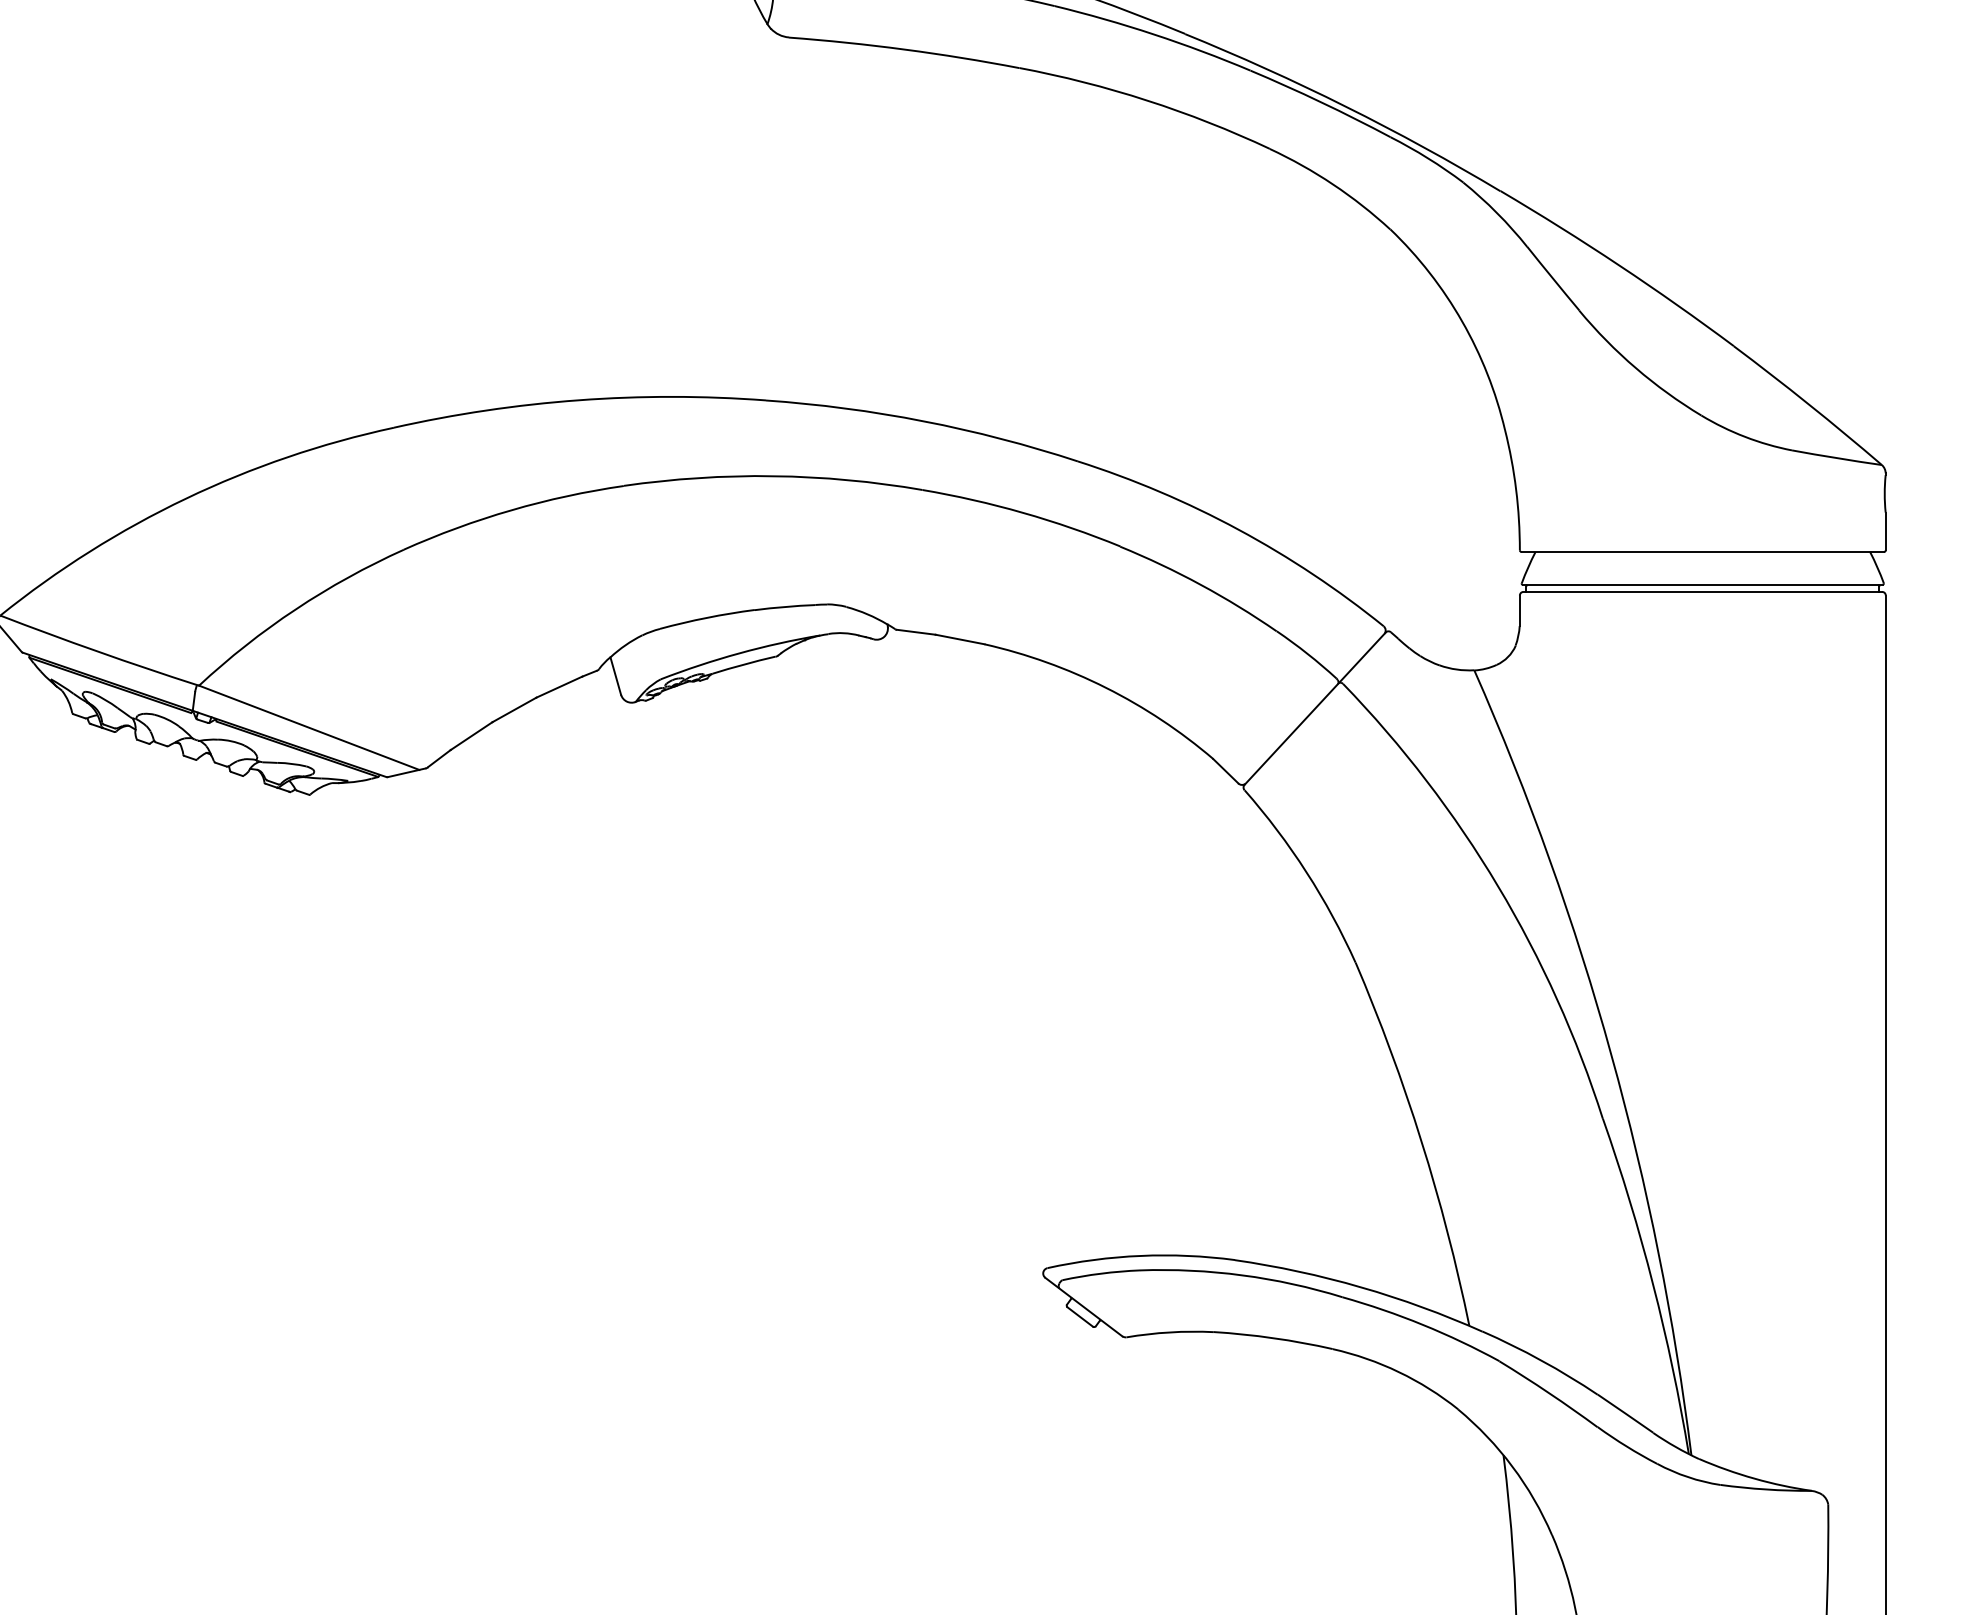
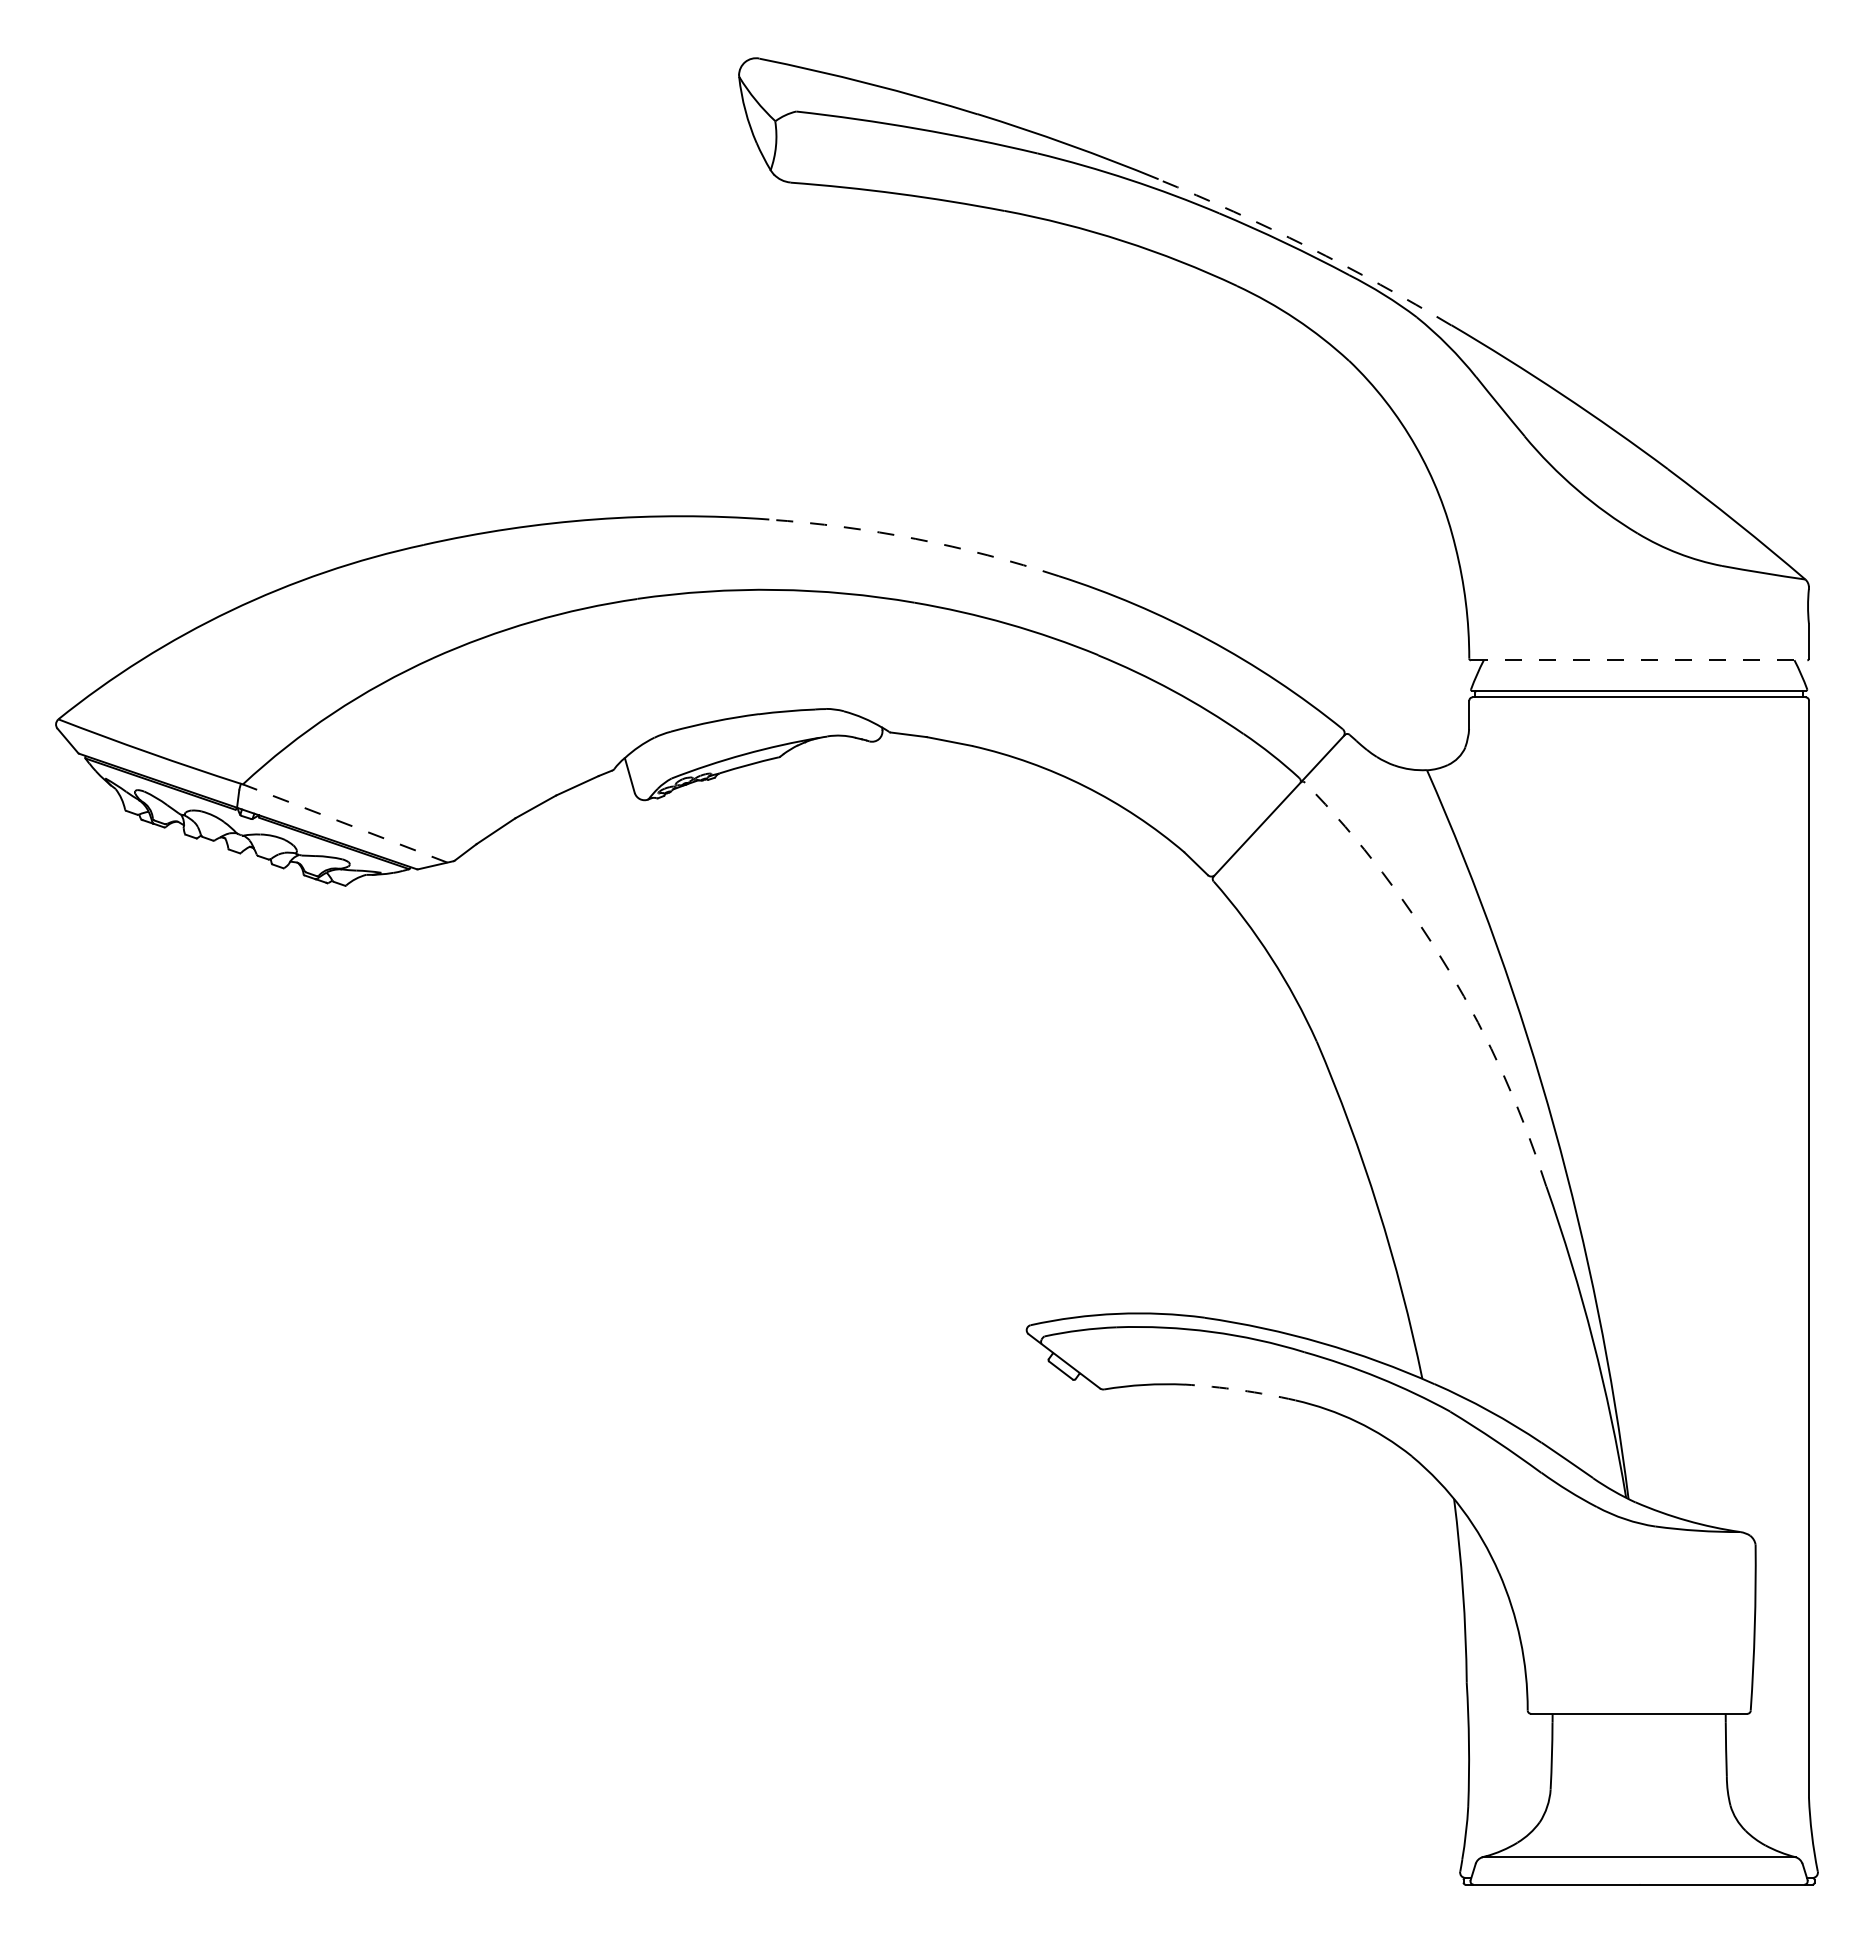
arc: (1345, 106) -> (1307, 246), solid -> dashed
arc: (923, 420) -> (915, 538), solid -> dashed
line: (1703, 552) -> (1639, 660), solid -> dashed
line: (309, 727) -> (345, 823), solid -> dashed
arc: (1498, 886) -> (1449, 970), solid -> dashed
arc: (1273, 1338) -> (1240, 1390), solid -> dashed

